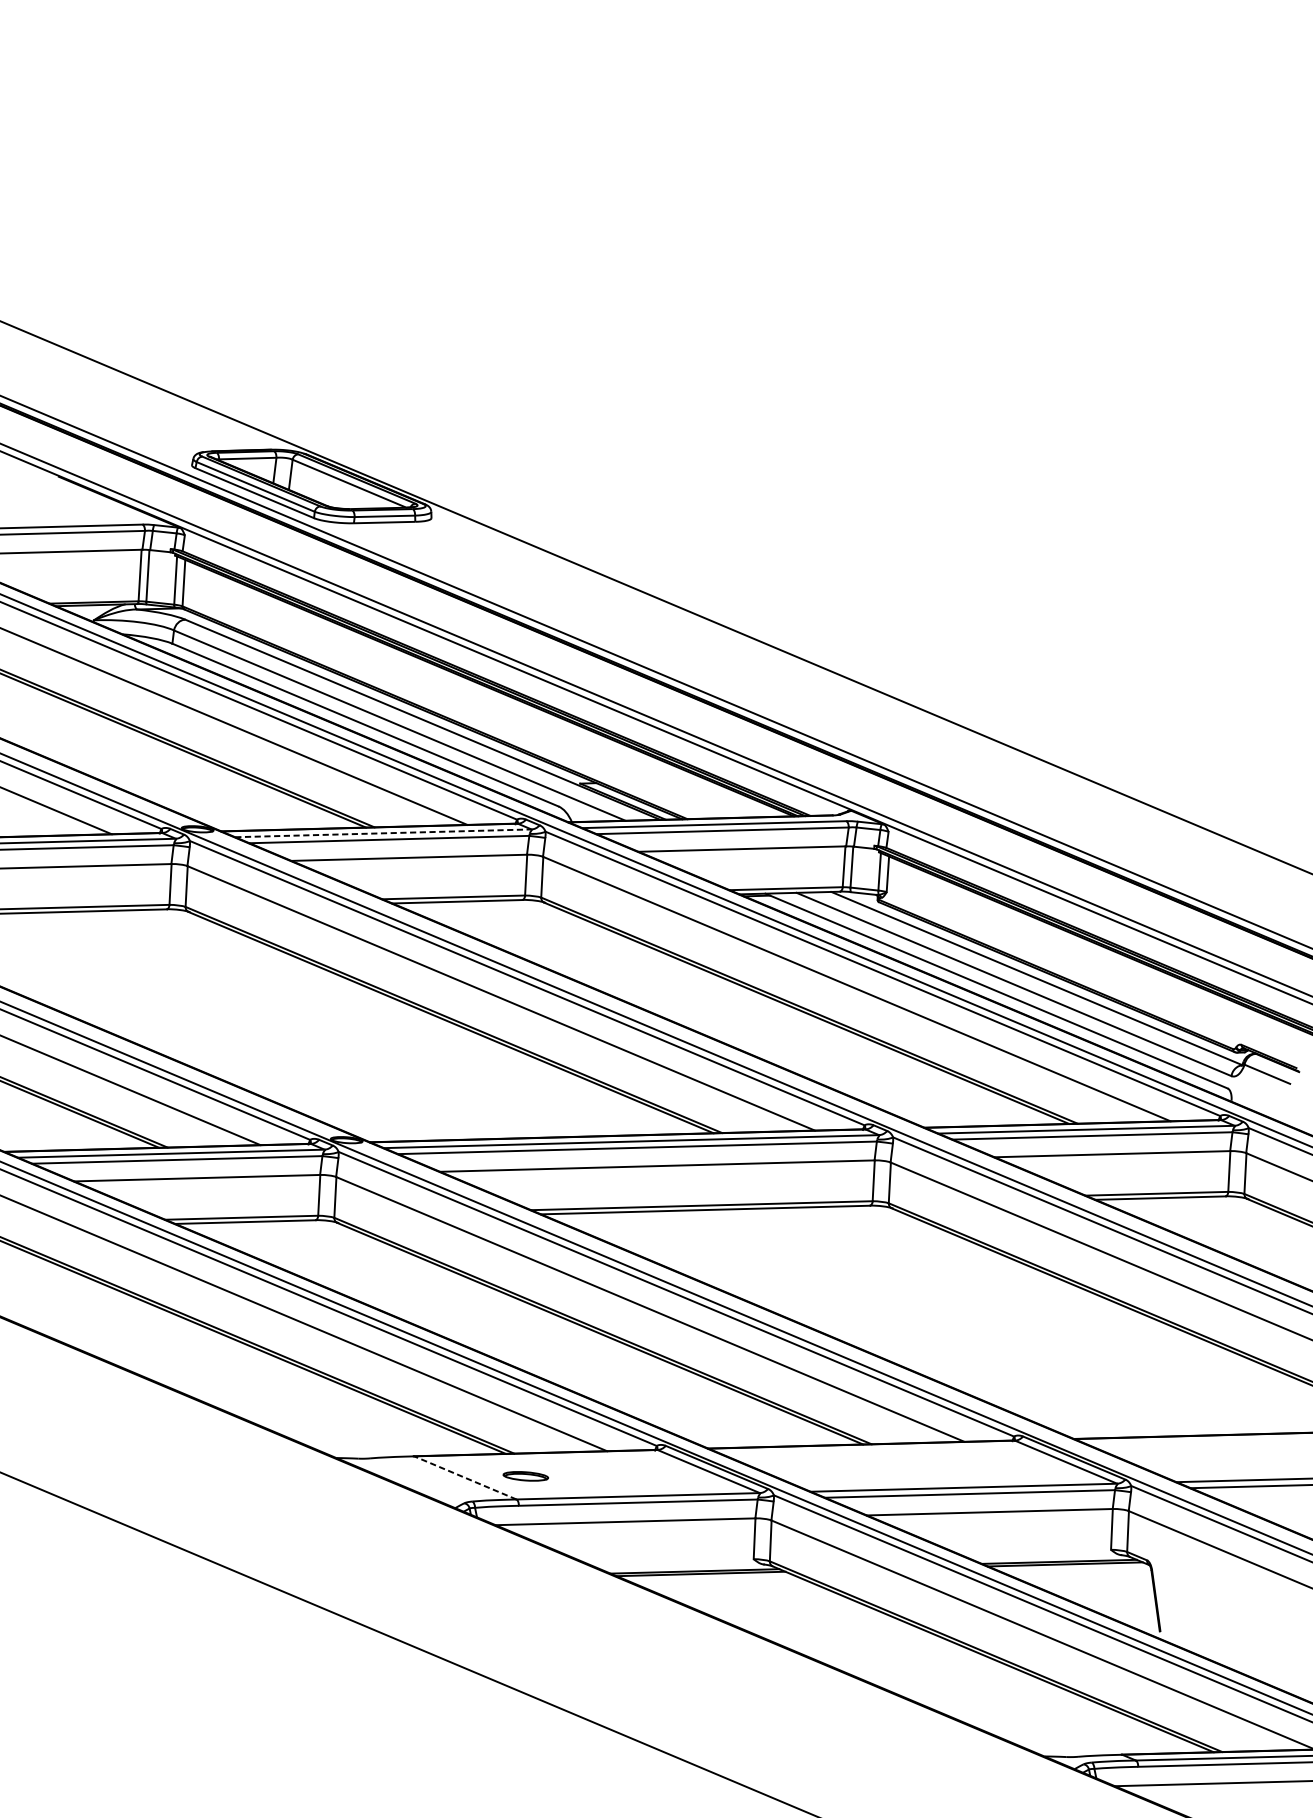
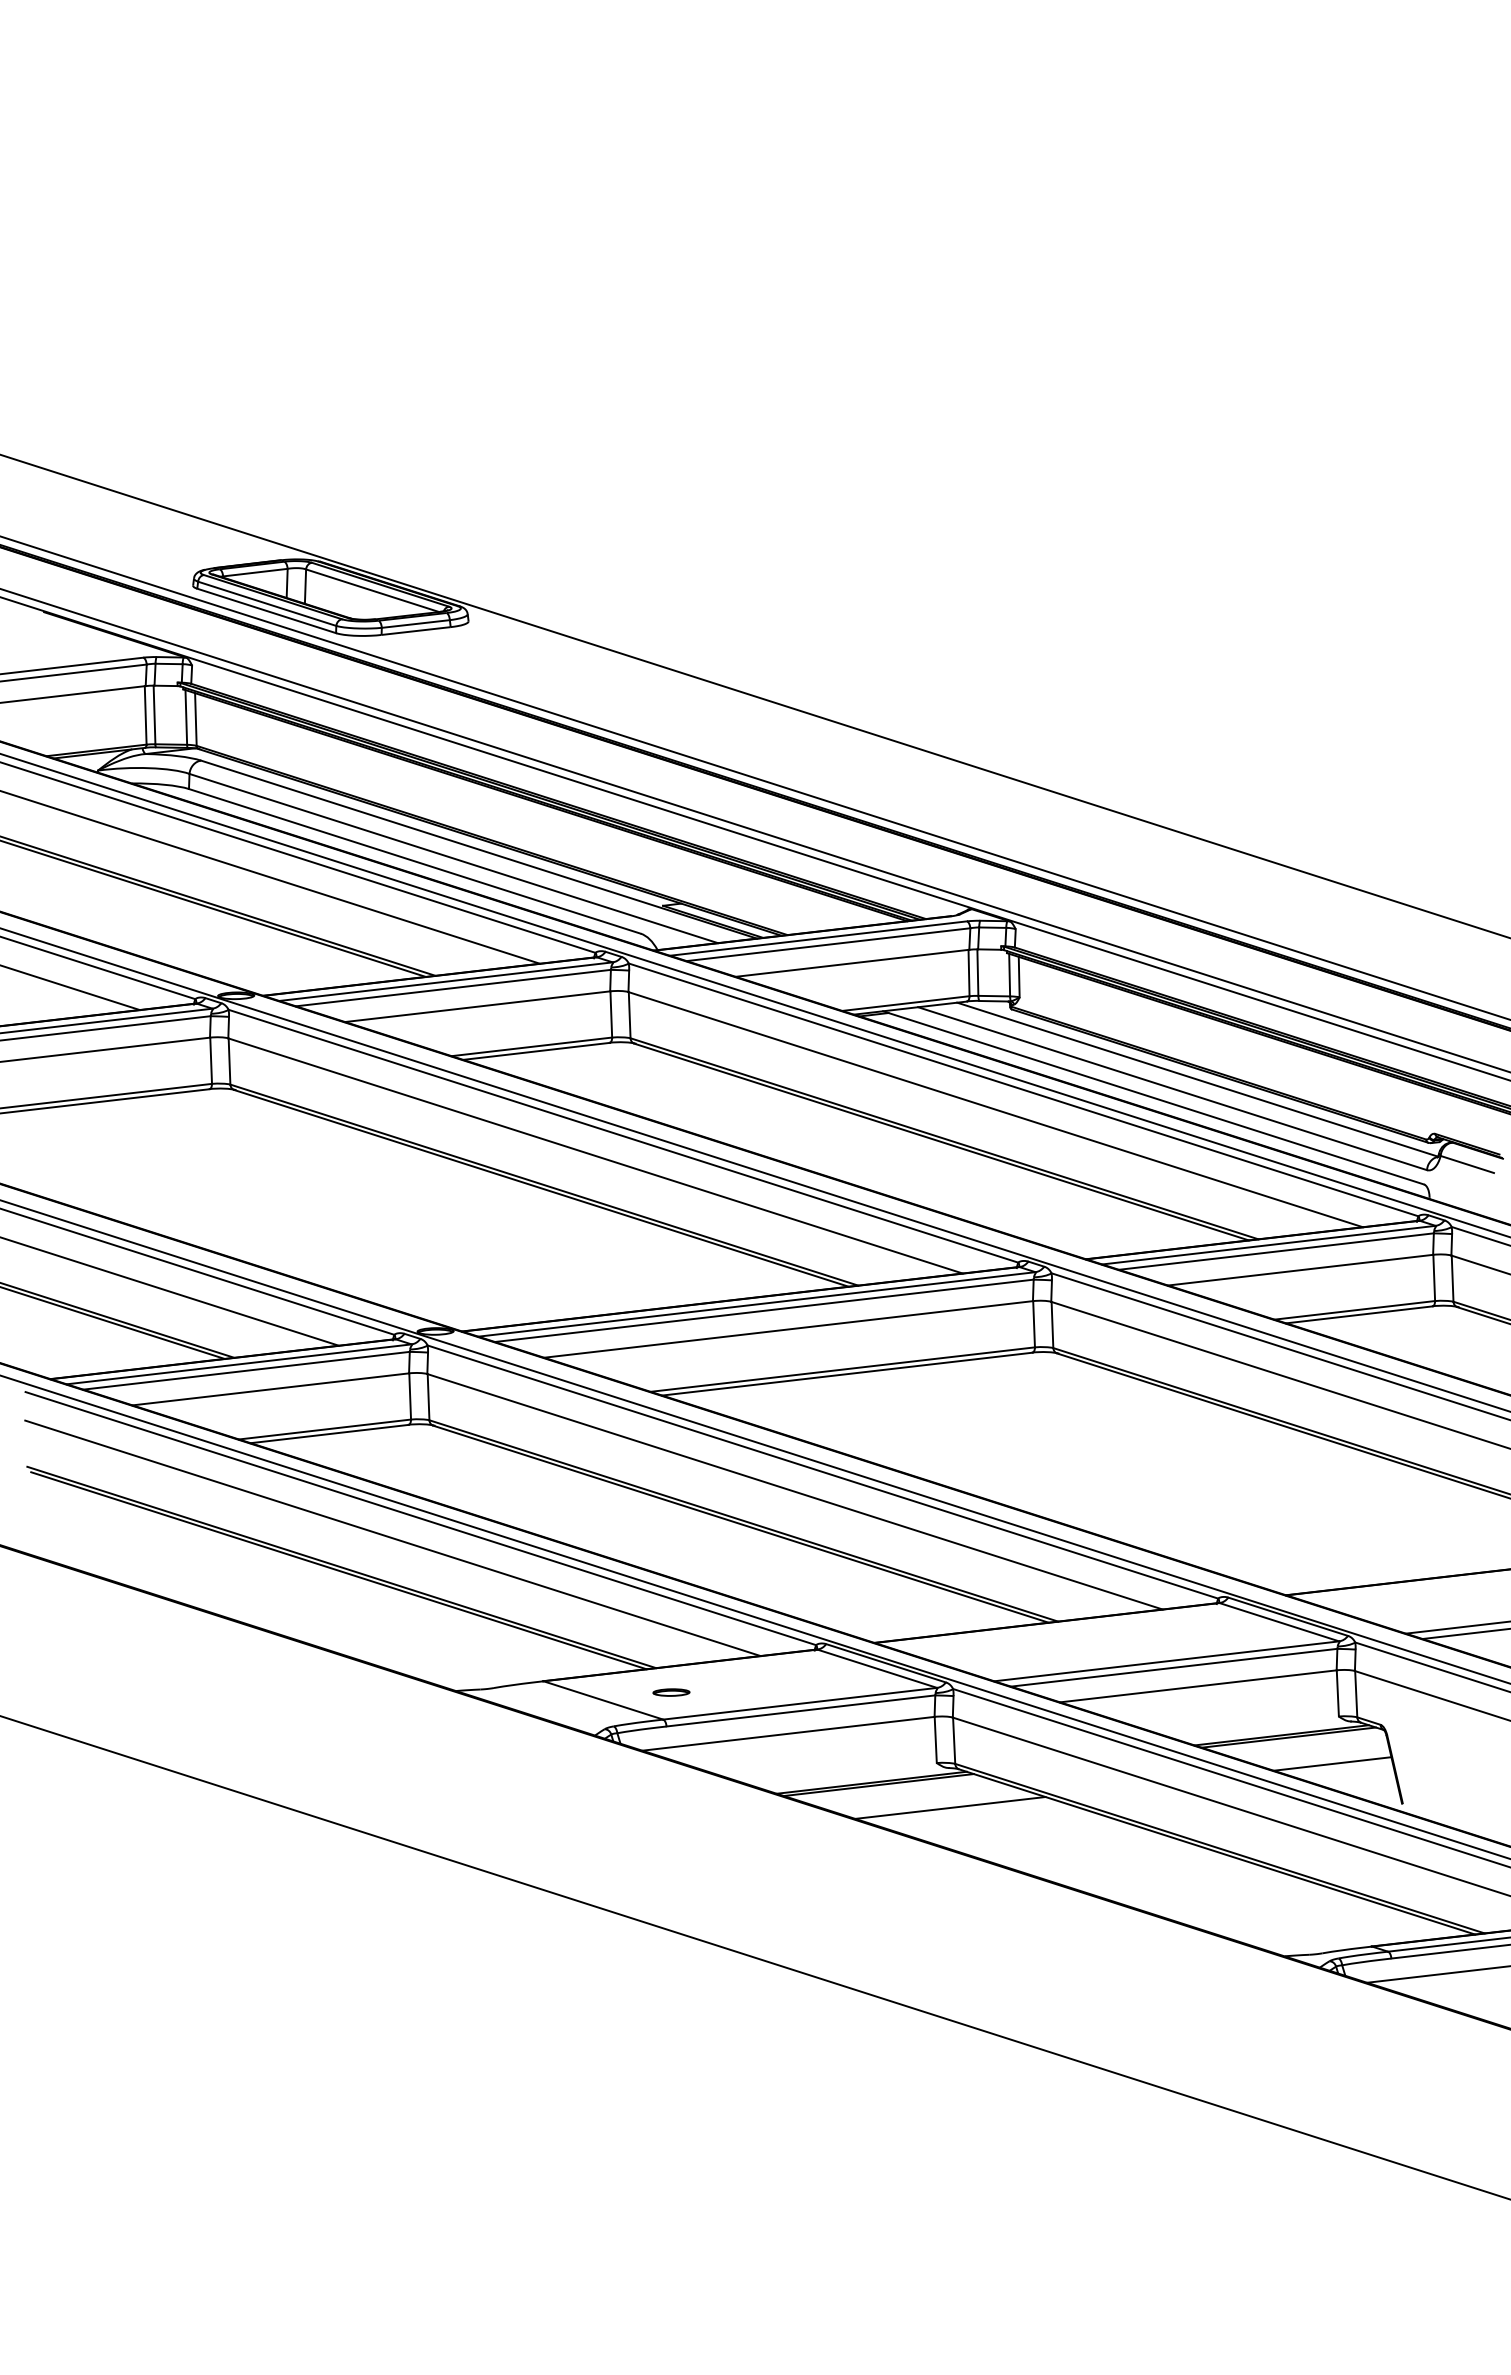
line: (383, 833) -> (446, 981), dashed -> solid
part: (525, 1476) -> (671, 1692), size x0.71
line: (465, 1477) -> (603, 1700), dashed -> solid
line: (1101, 1590) -> (1332, 1763), added
line: (762, 1599) -> (950, 1807), added

